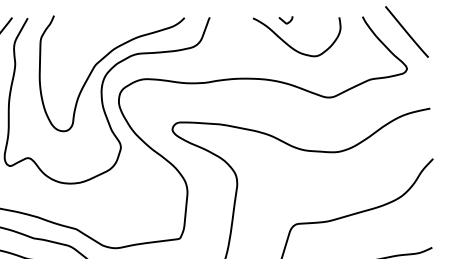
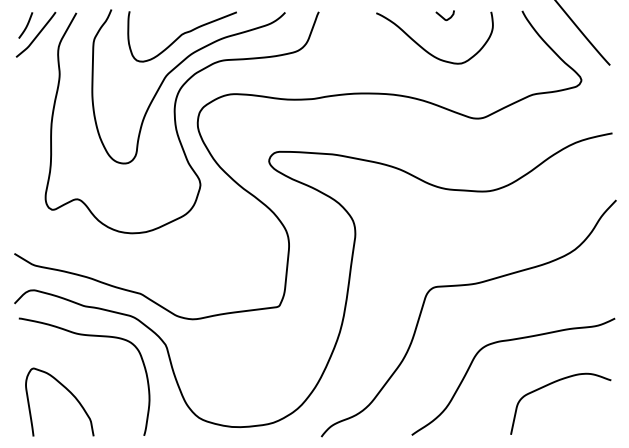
curve: (285, 21) -> (444, 17), moved
curve: (106, 35) -> (181, 36), added

